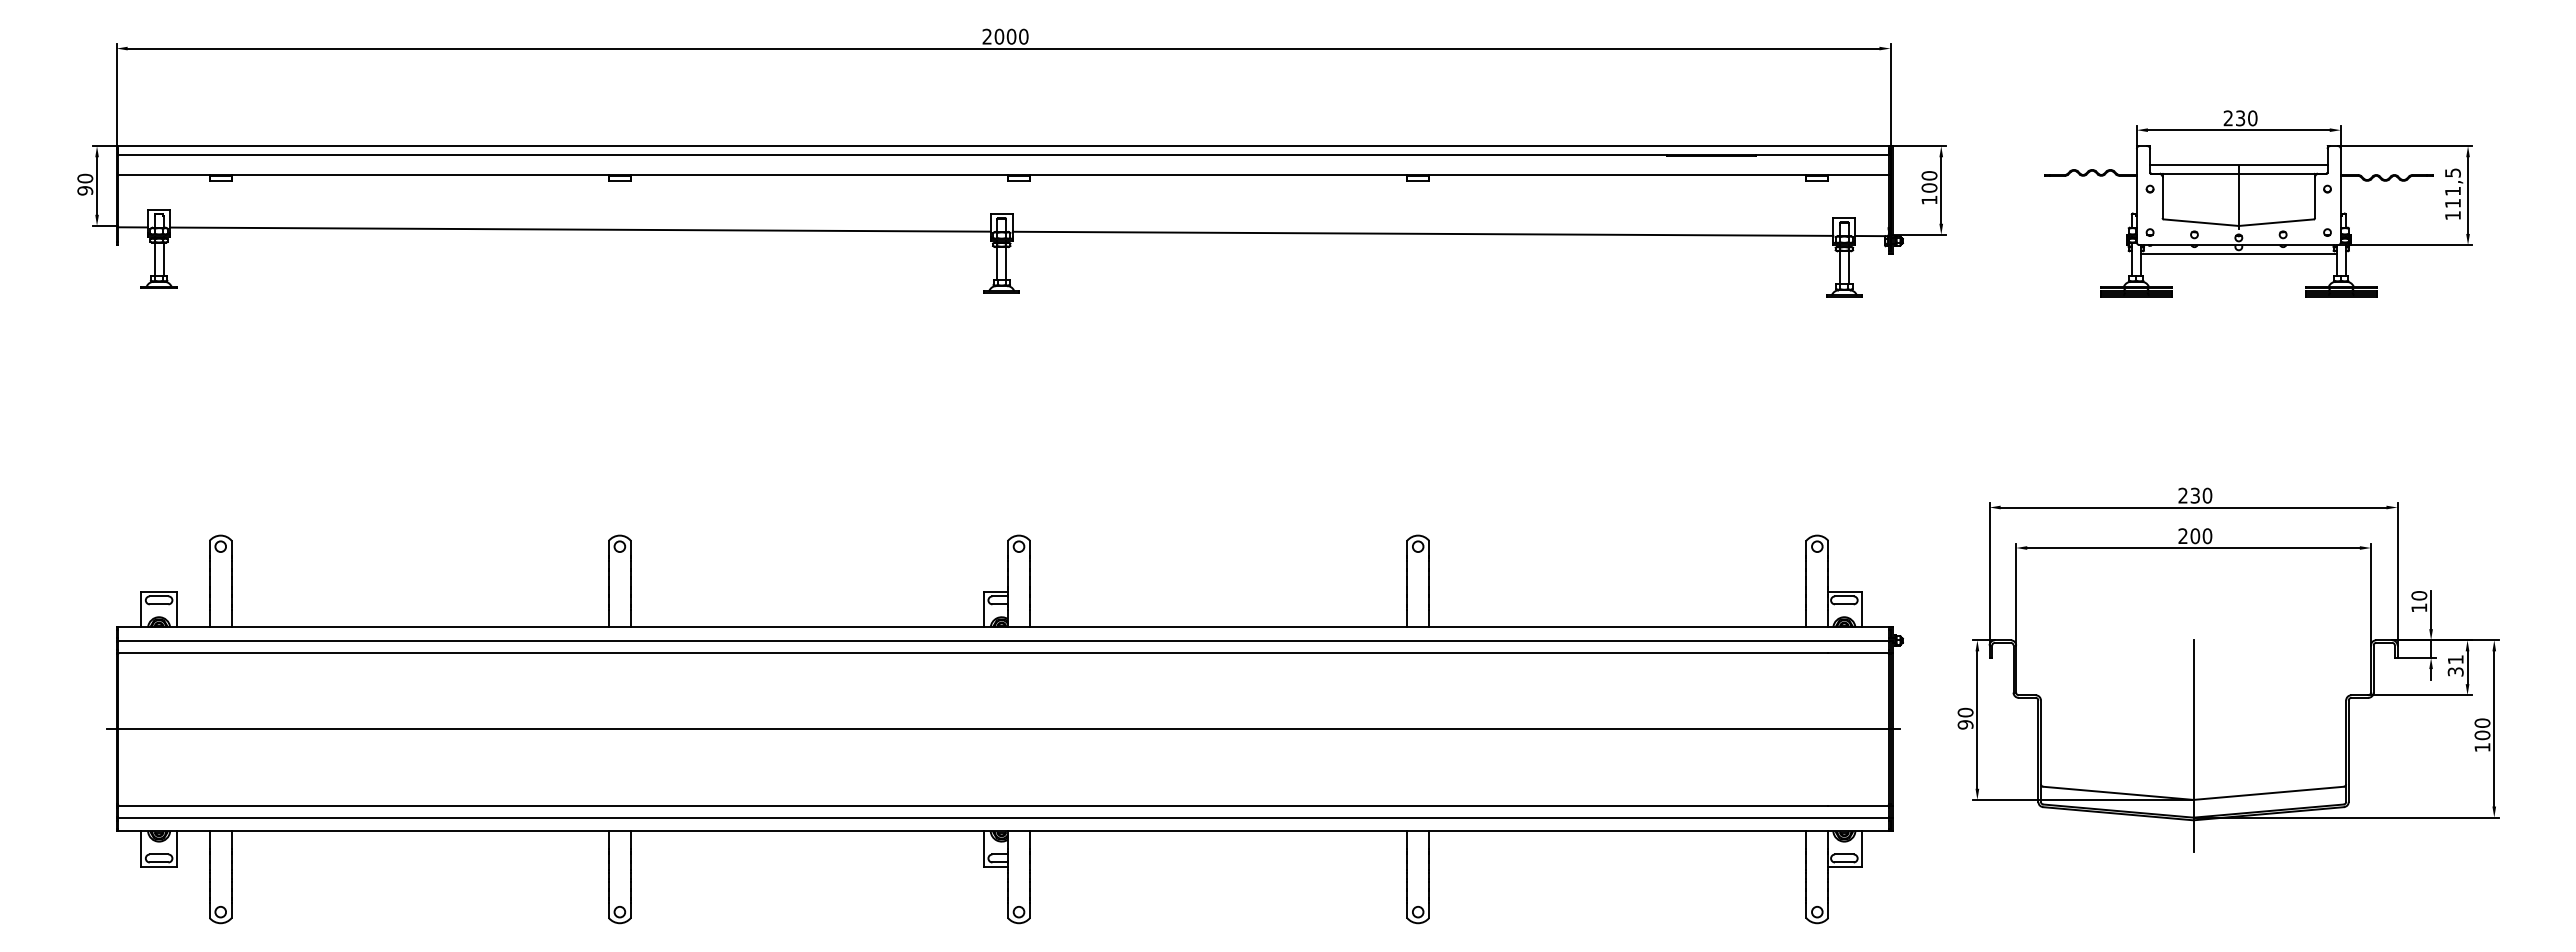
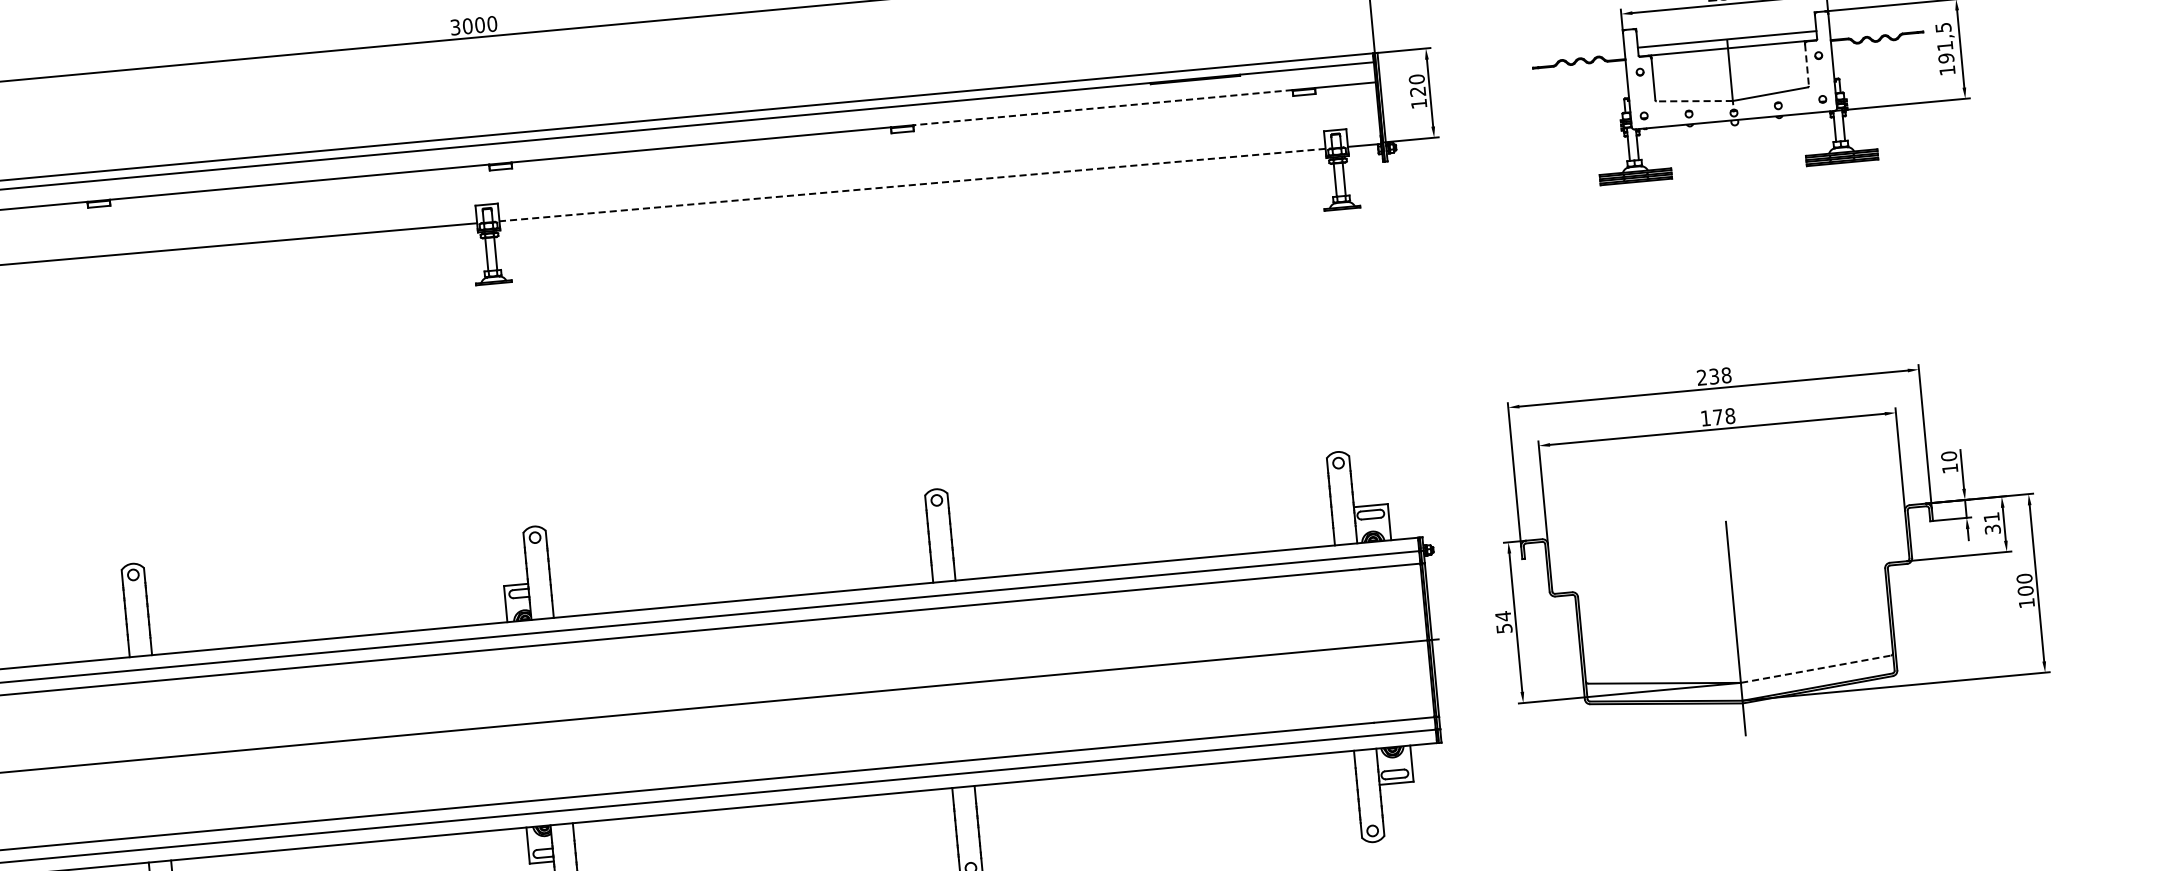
text: (986, 36) -> (454, 27), 2000 -> 3000
line: (1617, 174) -> (1102, 107), solid -> dashed
text: (1929, 187) -> (1417, 91), 100 -> 120
line: (2315, 197) -> (1807, 65), solid -> dashed
text: (2452, 203) -> (1945, 58), 111,5 -> 191,5
line: (2201, 222) -> (1694, 100), solid -> dashed
line: (1422, 233) -> (911, 184), solid -> dashed
line: (2238, 253) -> (1735, 128), removed
text: (2207, 495) -> (1726, 375), 230 -> 238
text: (2195, 536) -> (1718, 417), 200 -> 178
text: (1965, 718) -> (1503, 622), 90 -> 54
line: (2269, 793) -> (1816, 669), solid -> dashed

